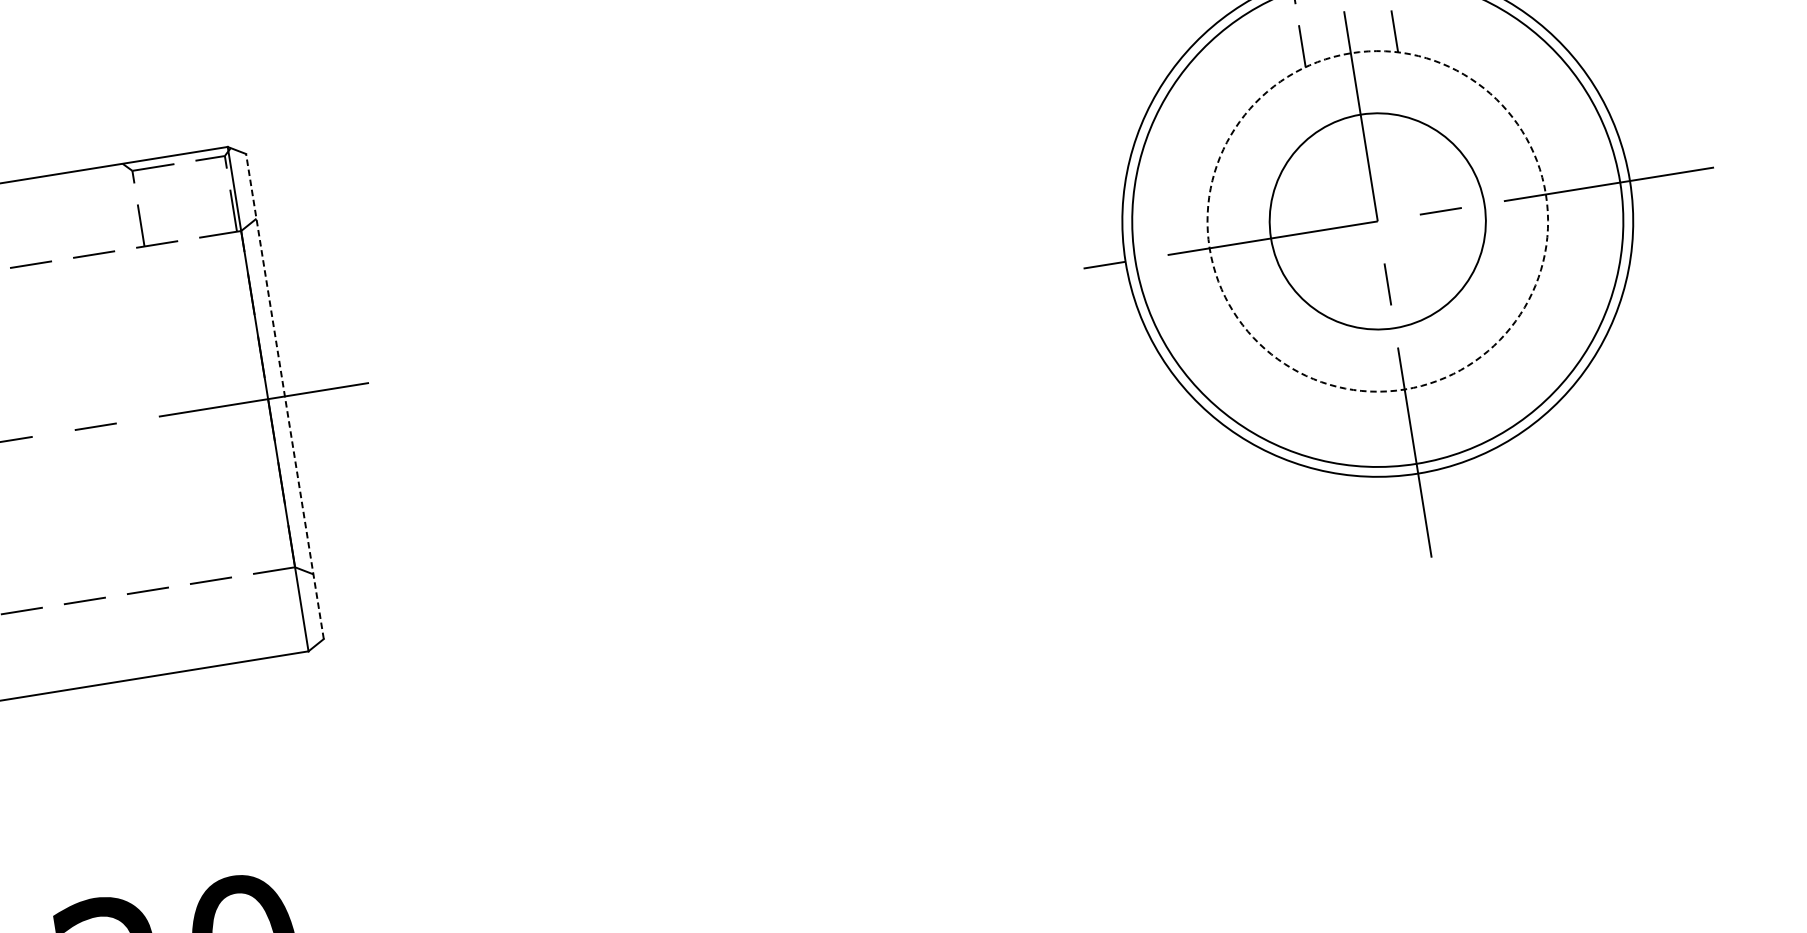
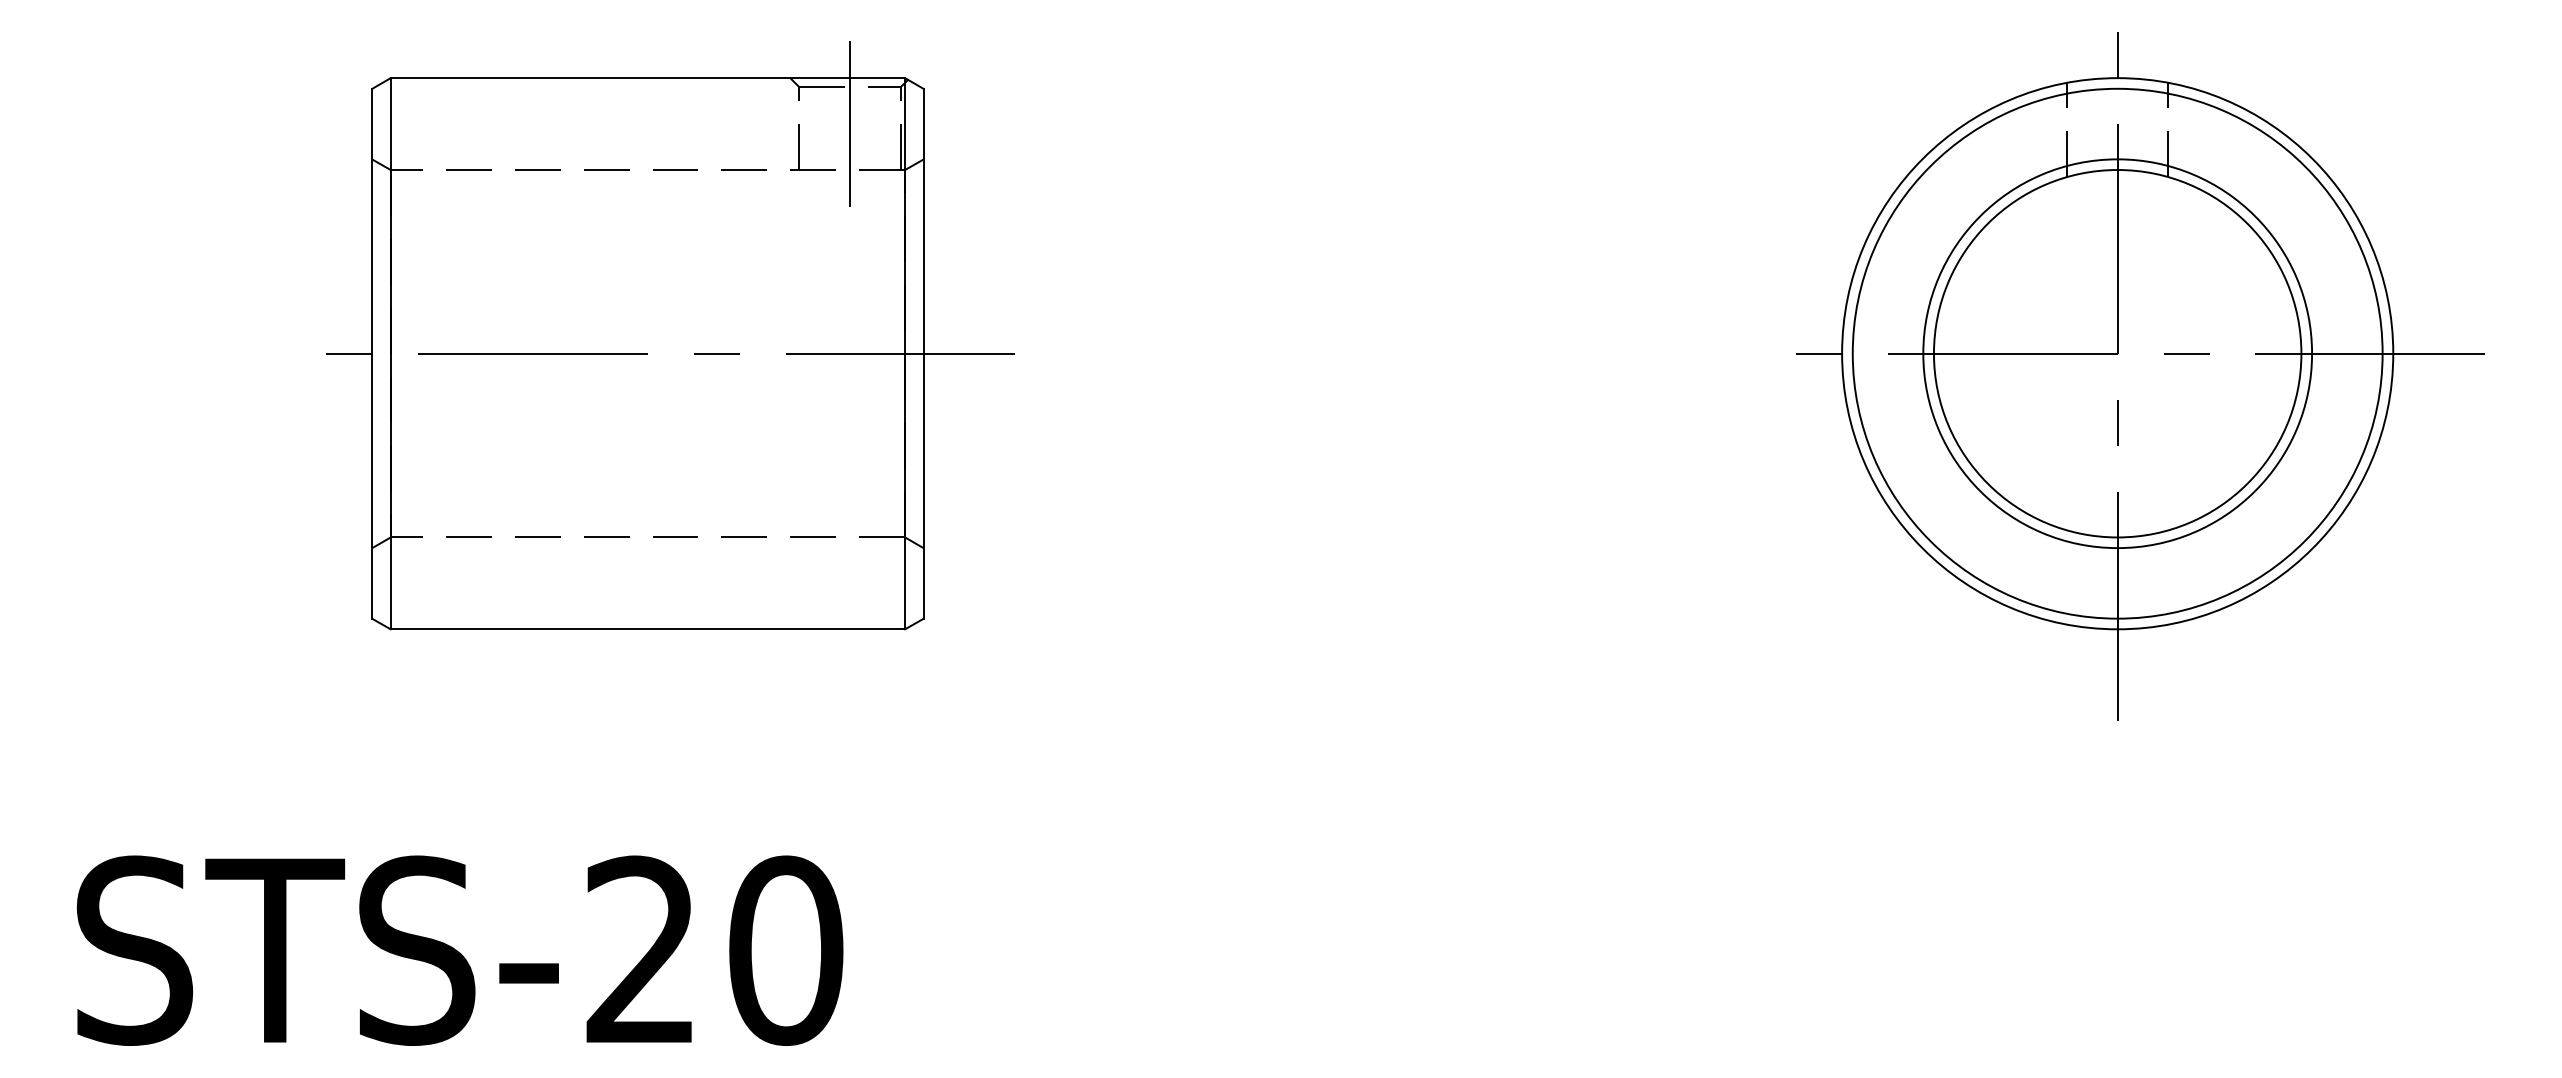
line: (184, 196) -> (850, 123), added
circle: (1377, 221) -> (2117, 353), dashed -> solid
circle: (1377, 221) -> (2117, 353), size x1.67
line: (284, 396) -> (923, 353), dashed -> solid

